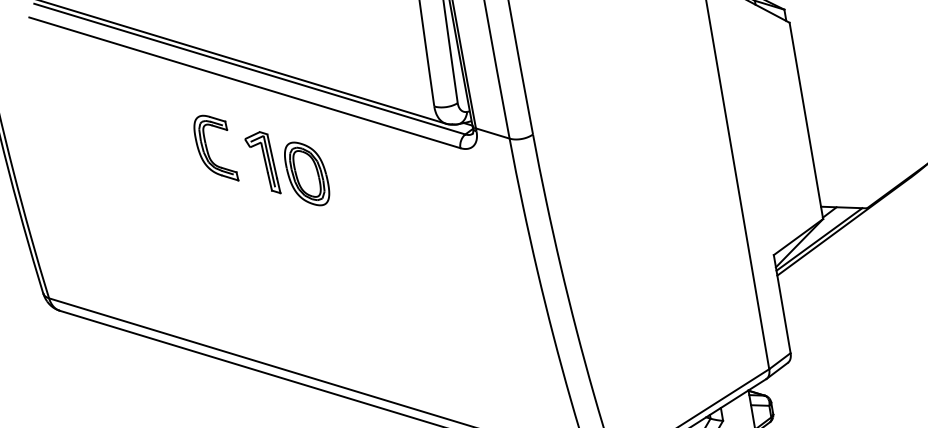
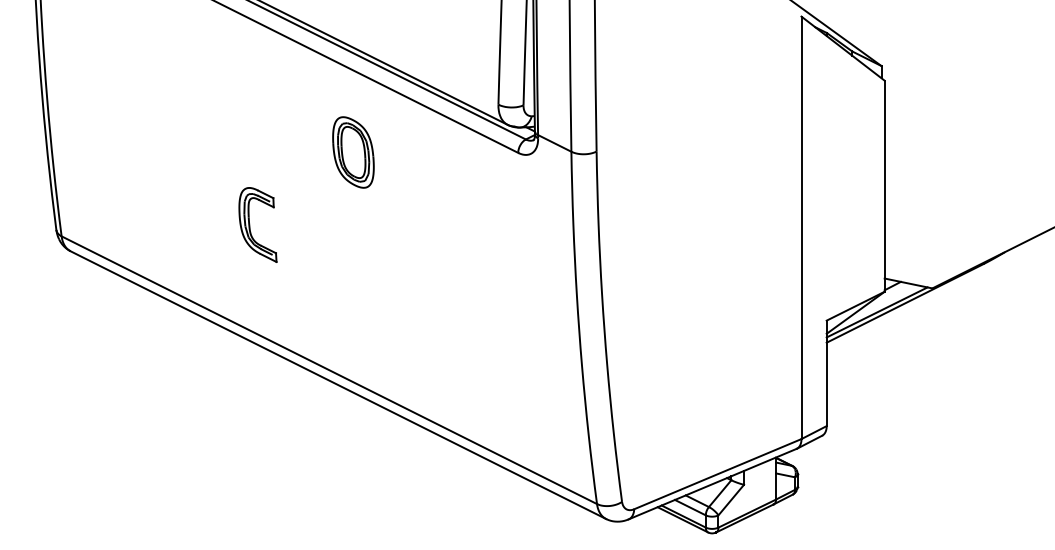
part: (208, 149) -> (250, 224), moved
part: (262, 163) -> (308, 133), removed

